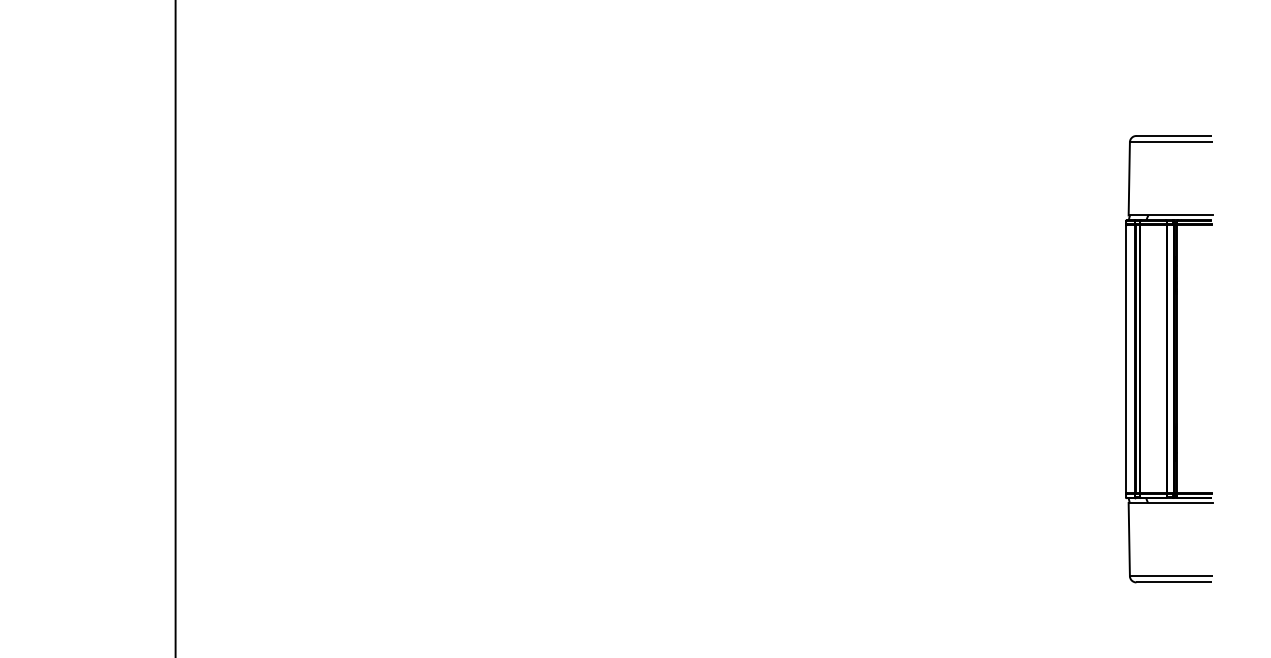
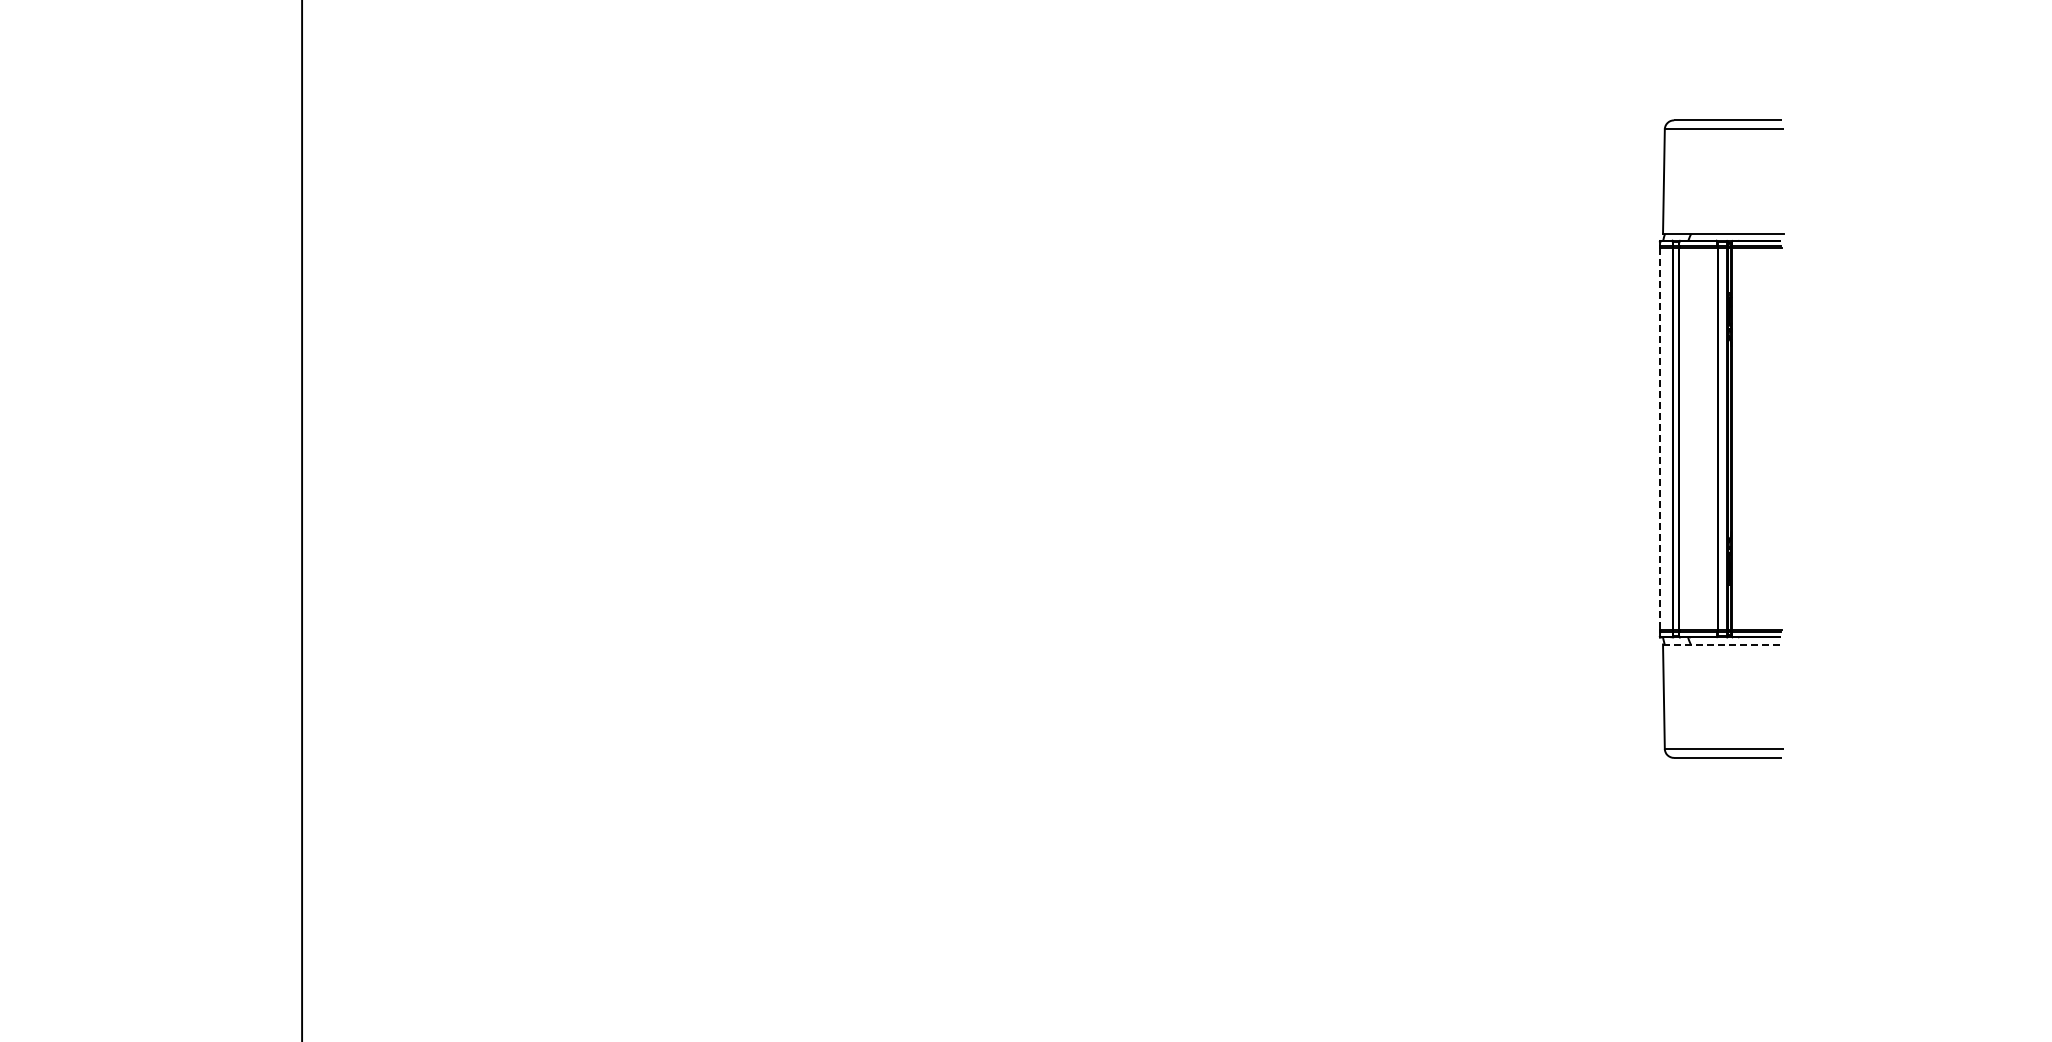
line: (1126, 359) -> (1659, 439), solid -> dashed
line: (1171, 503) -> (1723, 644), solid -> dashed

